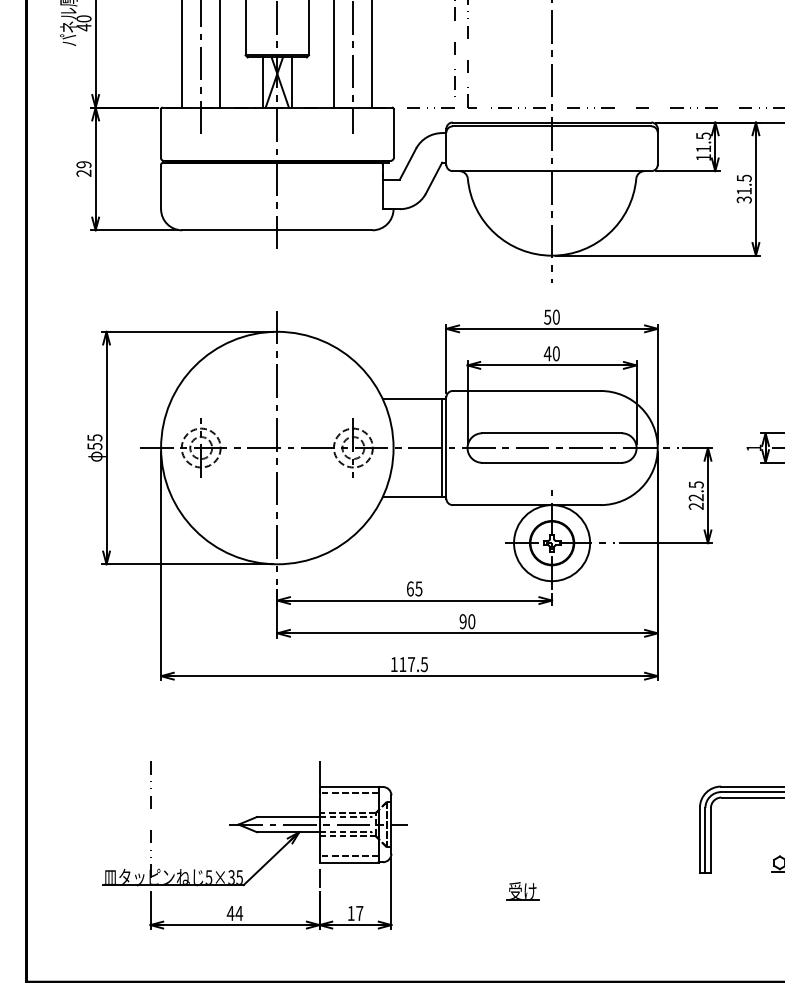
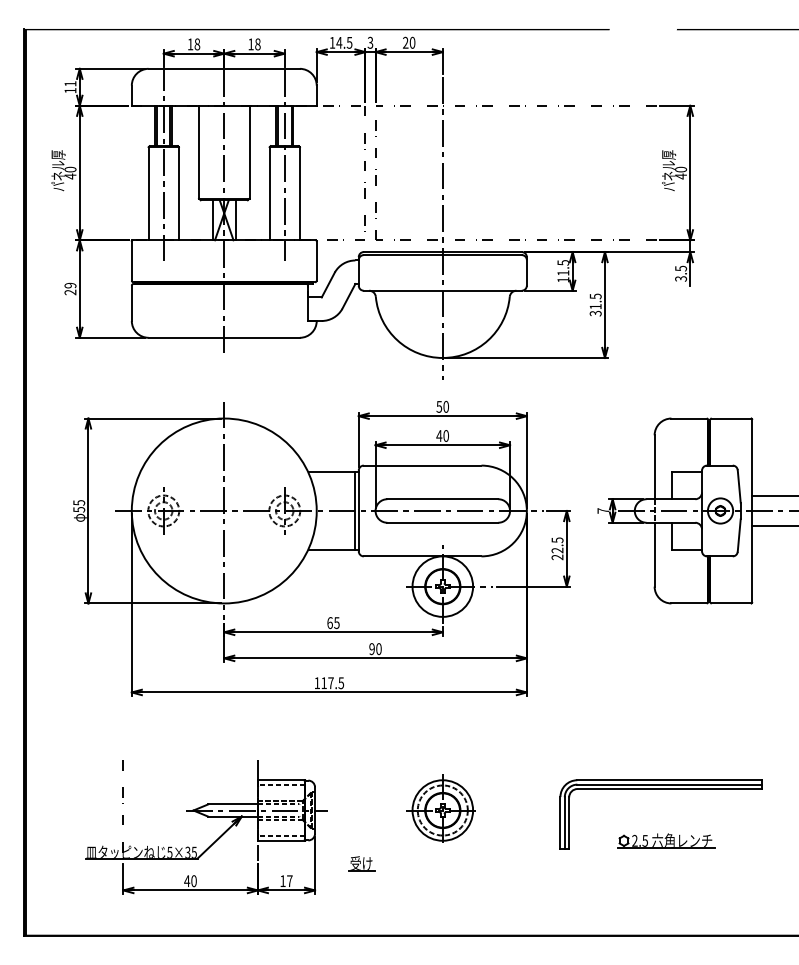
text: (754, 447) -> (603, 510), 1 -> 7
part: (549, 822) -> (440, 808), added
part: (522, 891) -> (361, 863), moved
text: (239, 913) -> (194, 881), 44 -> 40

